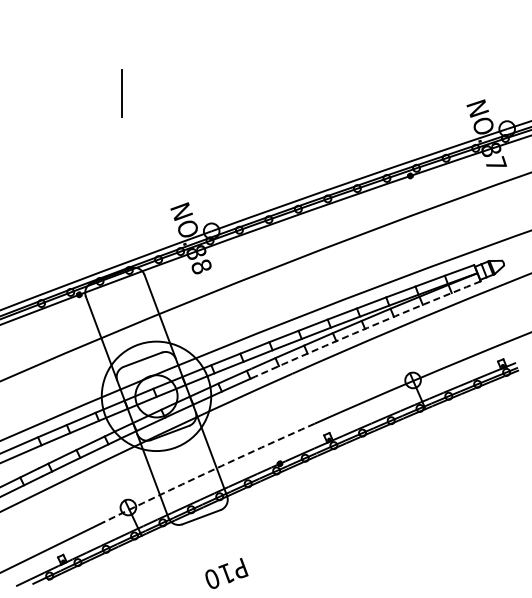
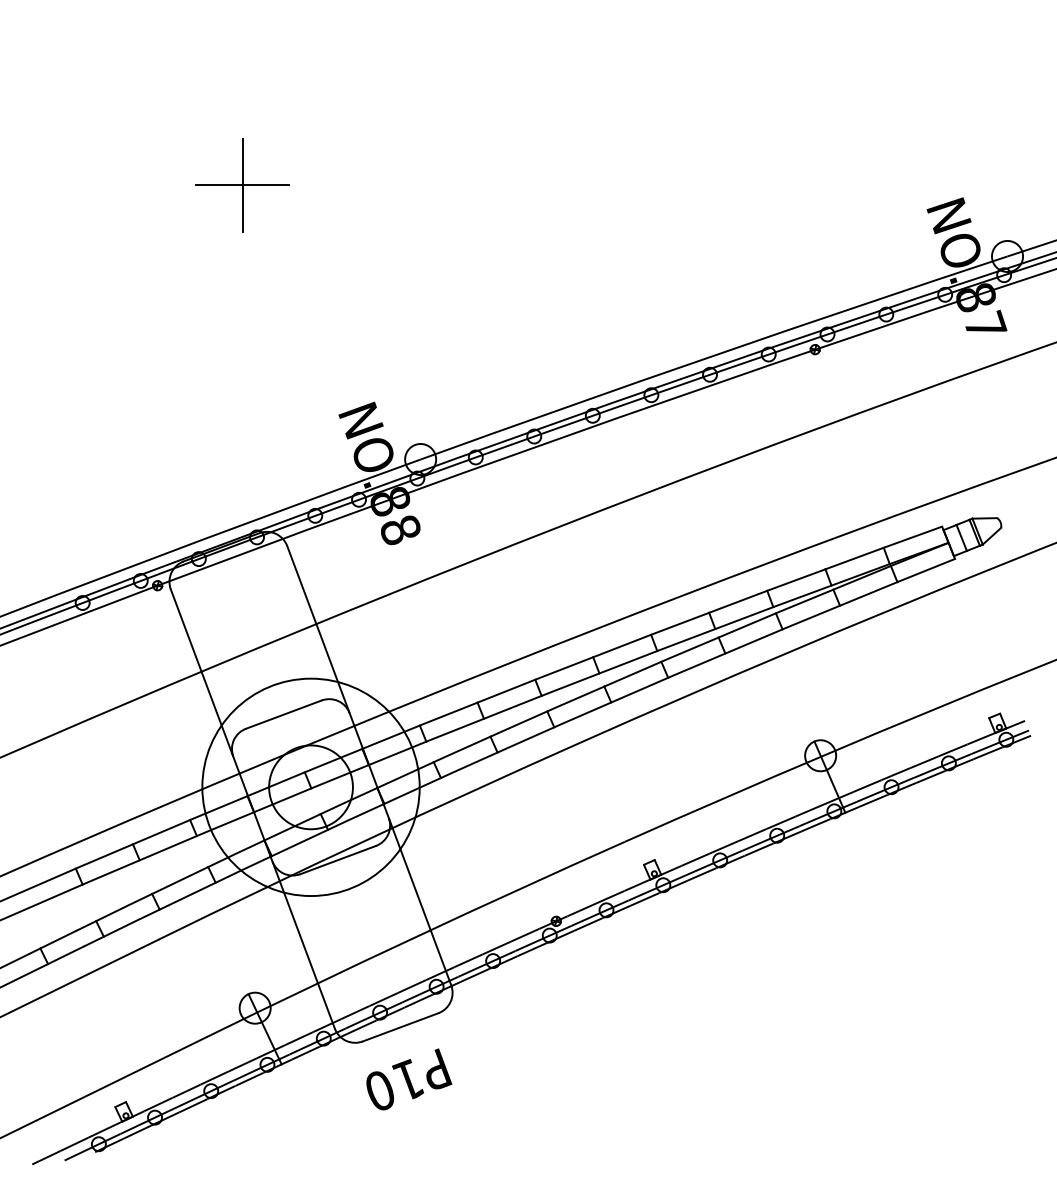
line: (121, 93) -> (241, 185), added
arc: (367, 327) -> (730, 650), dashed -> solid
arc: (208, 472) -> (414, 938), dashed -> solid
text: (226, 572) -> (408, 1077), moved

